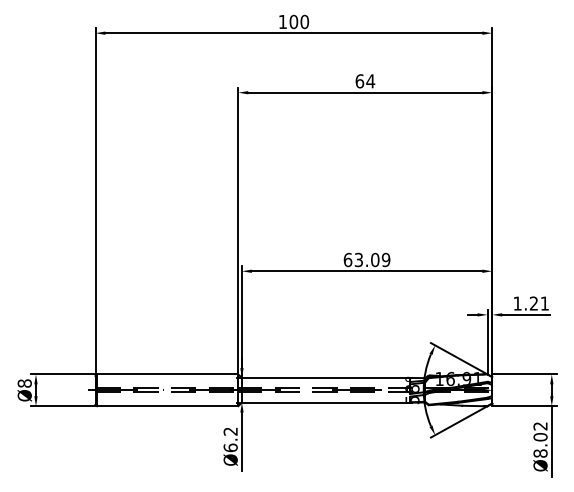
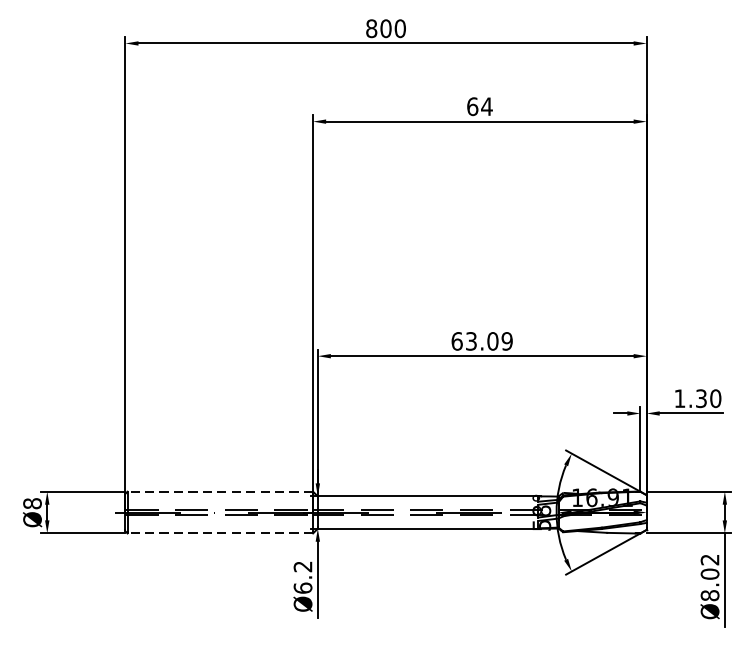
text: (282, 21) -> (371, 28), 100 -> 800
text: (539, 303) -> (708, 398), 1.21 -> 1.30
line: (167, 374) -> (220, 491), solid -> dashed
line: (167, 406) -> (220, 533), solid -> dashed

